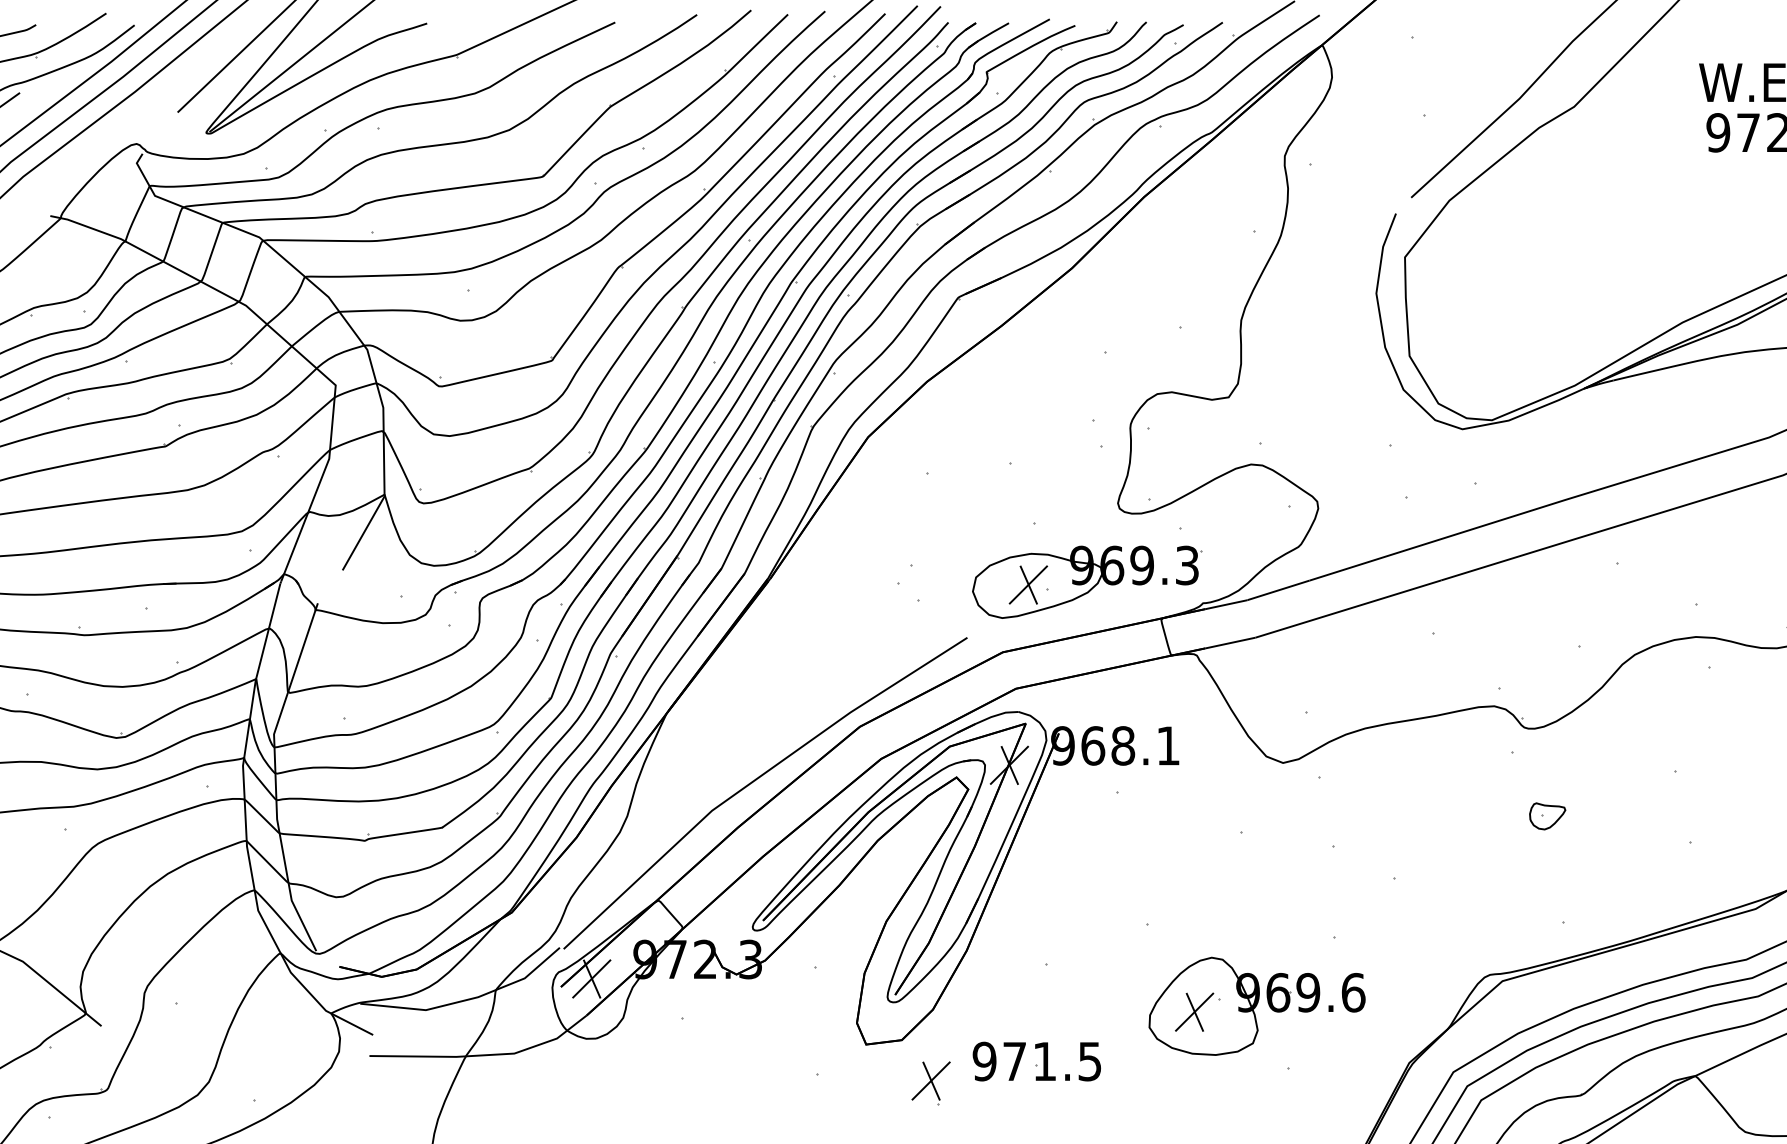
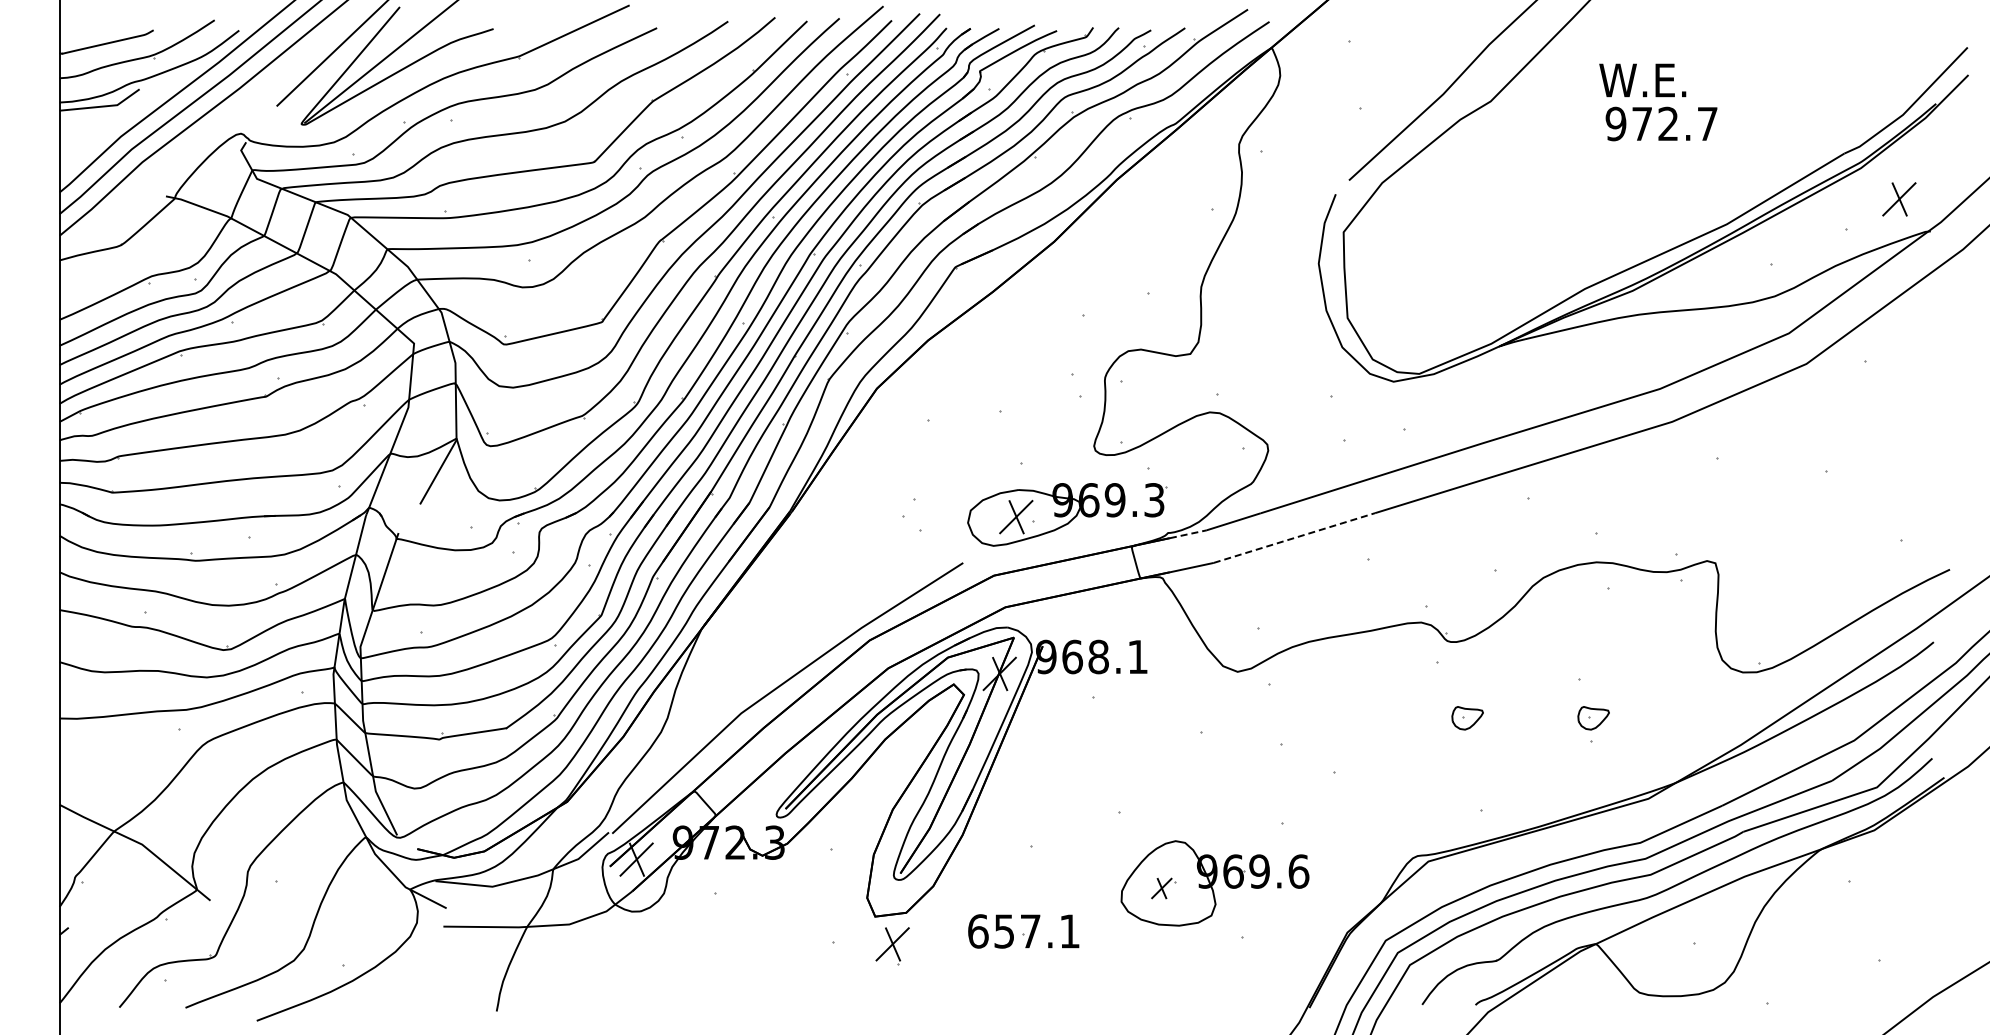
line: (1226, 604) -> (1188, 534), solid -> dashed
line: (1348, 608) -> (1294, 537), solid -> dashed
part: (1692, 816) -> (1593, 718), added
part: (1197, 1012) -> (1163, 888), size x0.6
text: (1036, 1061) -> (1023, 931), 971.5 -> 657.1
part: (930, 1083) -> (892, 946), moved

